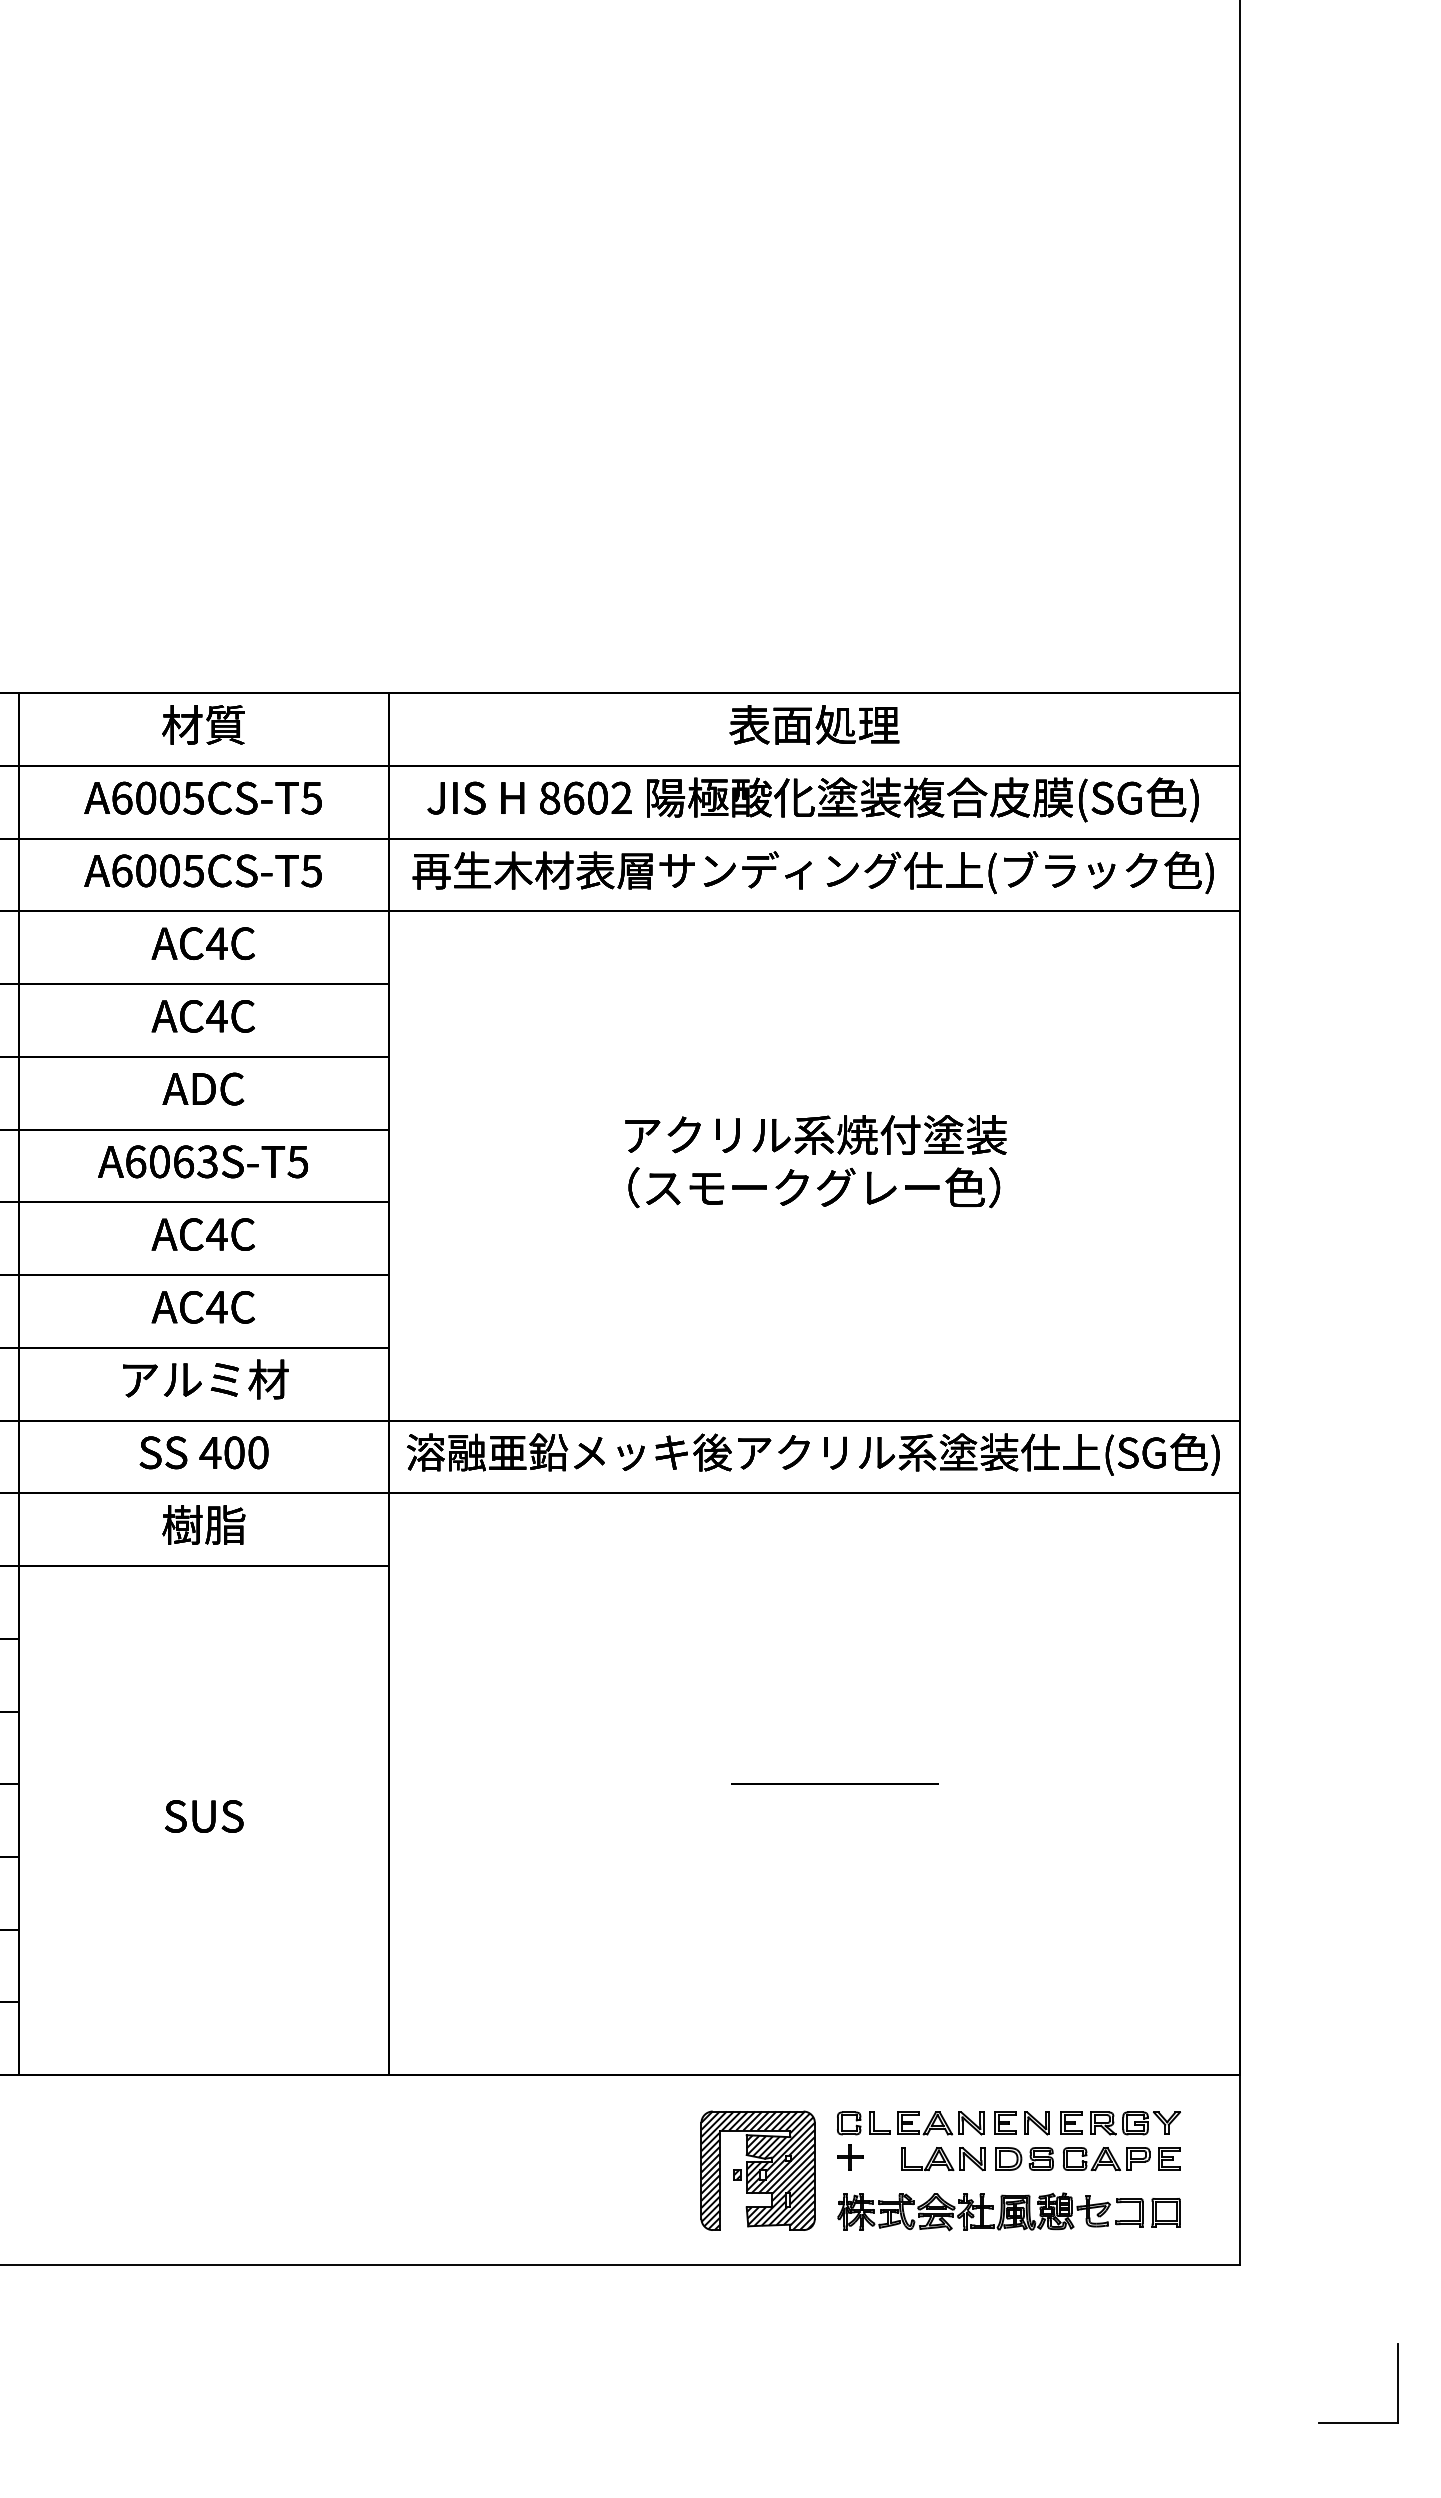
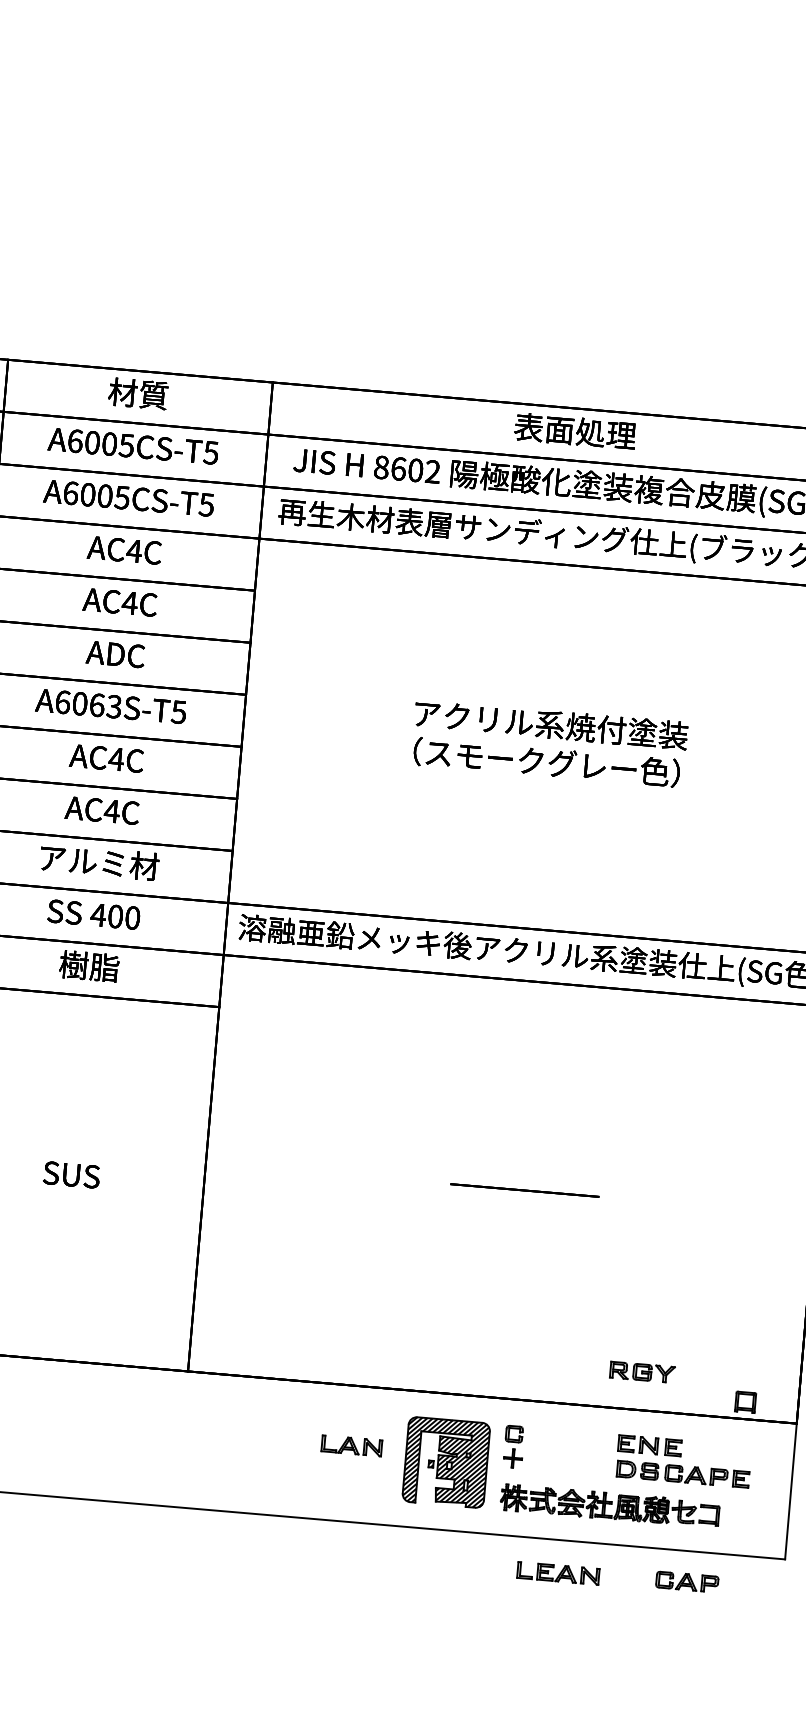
part: (926, 2123) -> (558, 1573), moved
part: (1135, 2123) -> (642, 1372), moved
part: (943, 2159) -> (352, 1446), moved
part: (1165, 2212) -> (745, 1402), moved
part: (1106, 2308) -> (687, 1582), added

